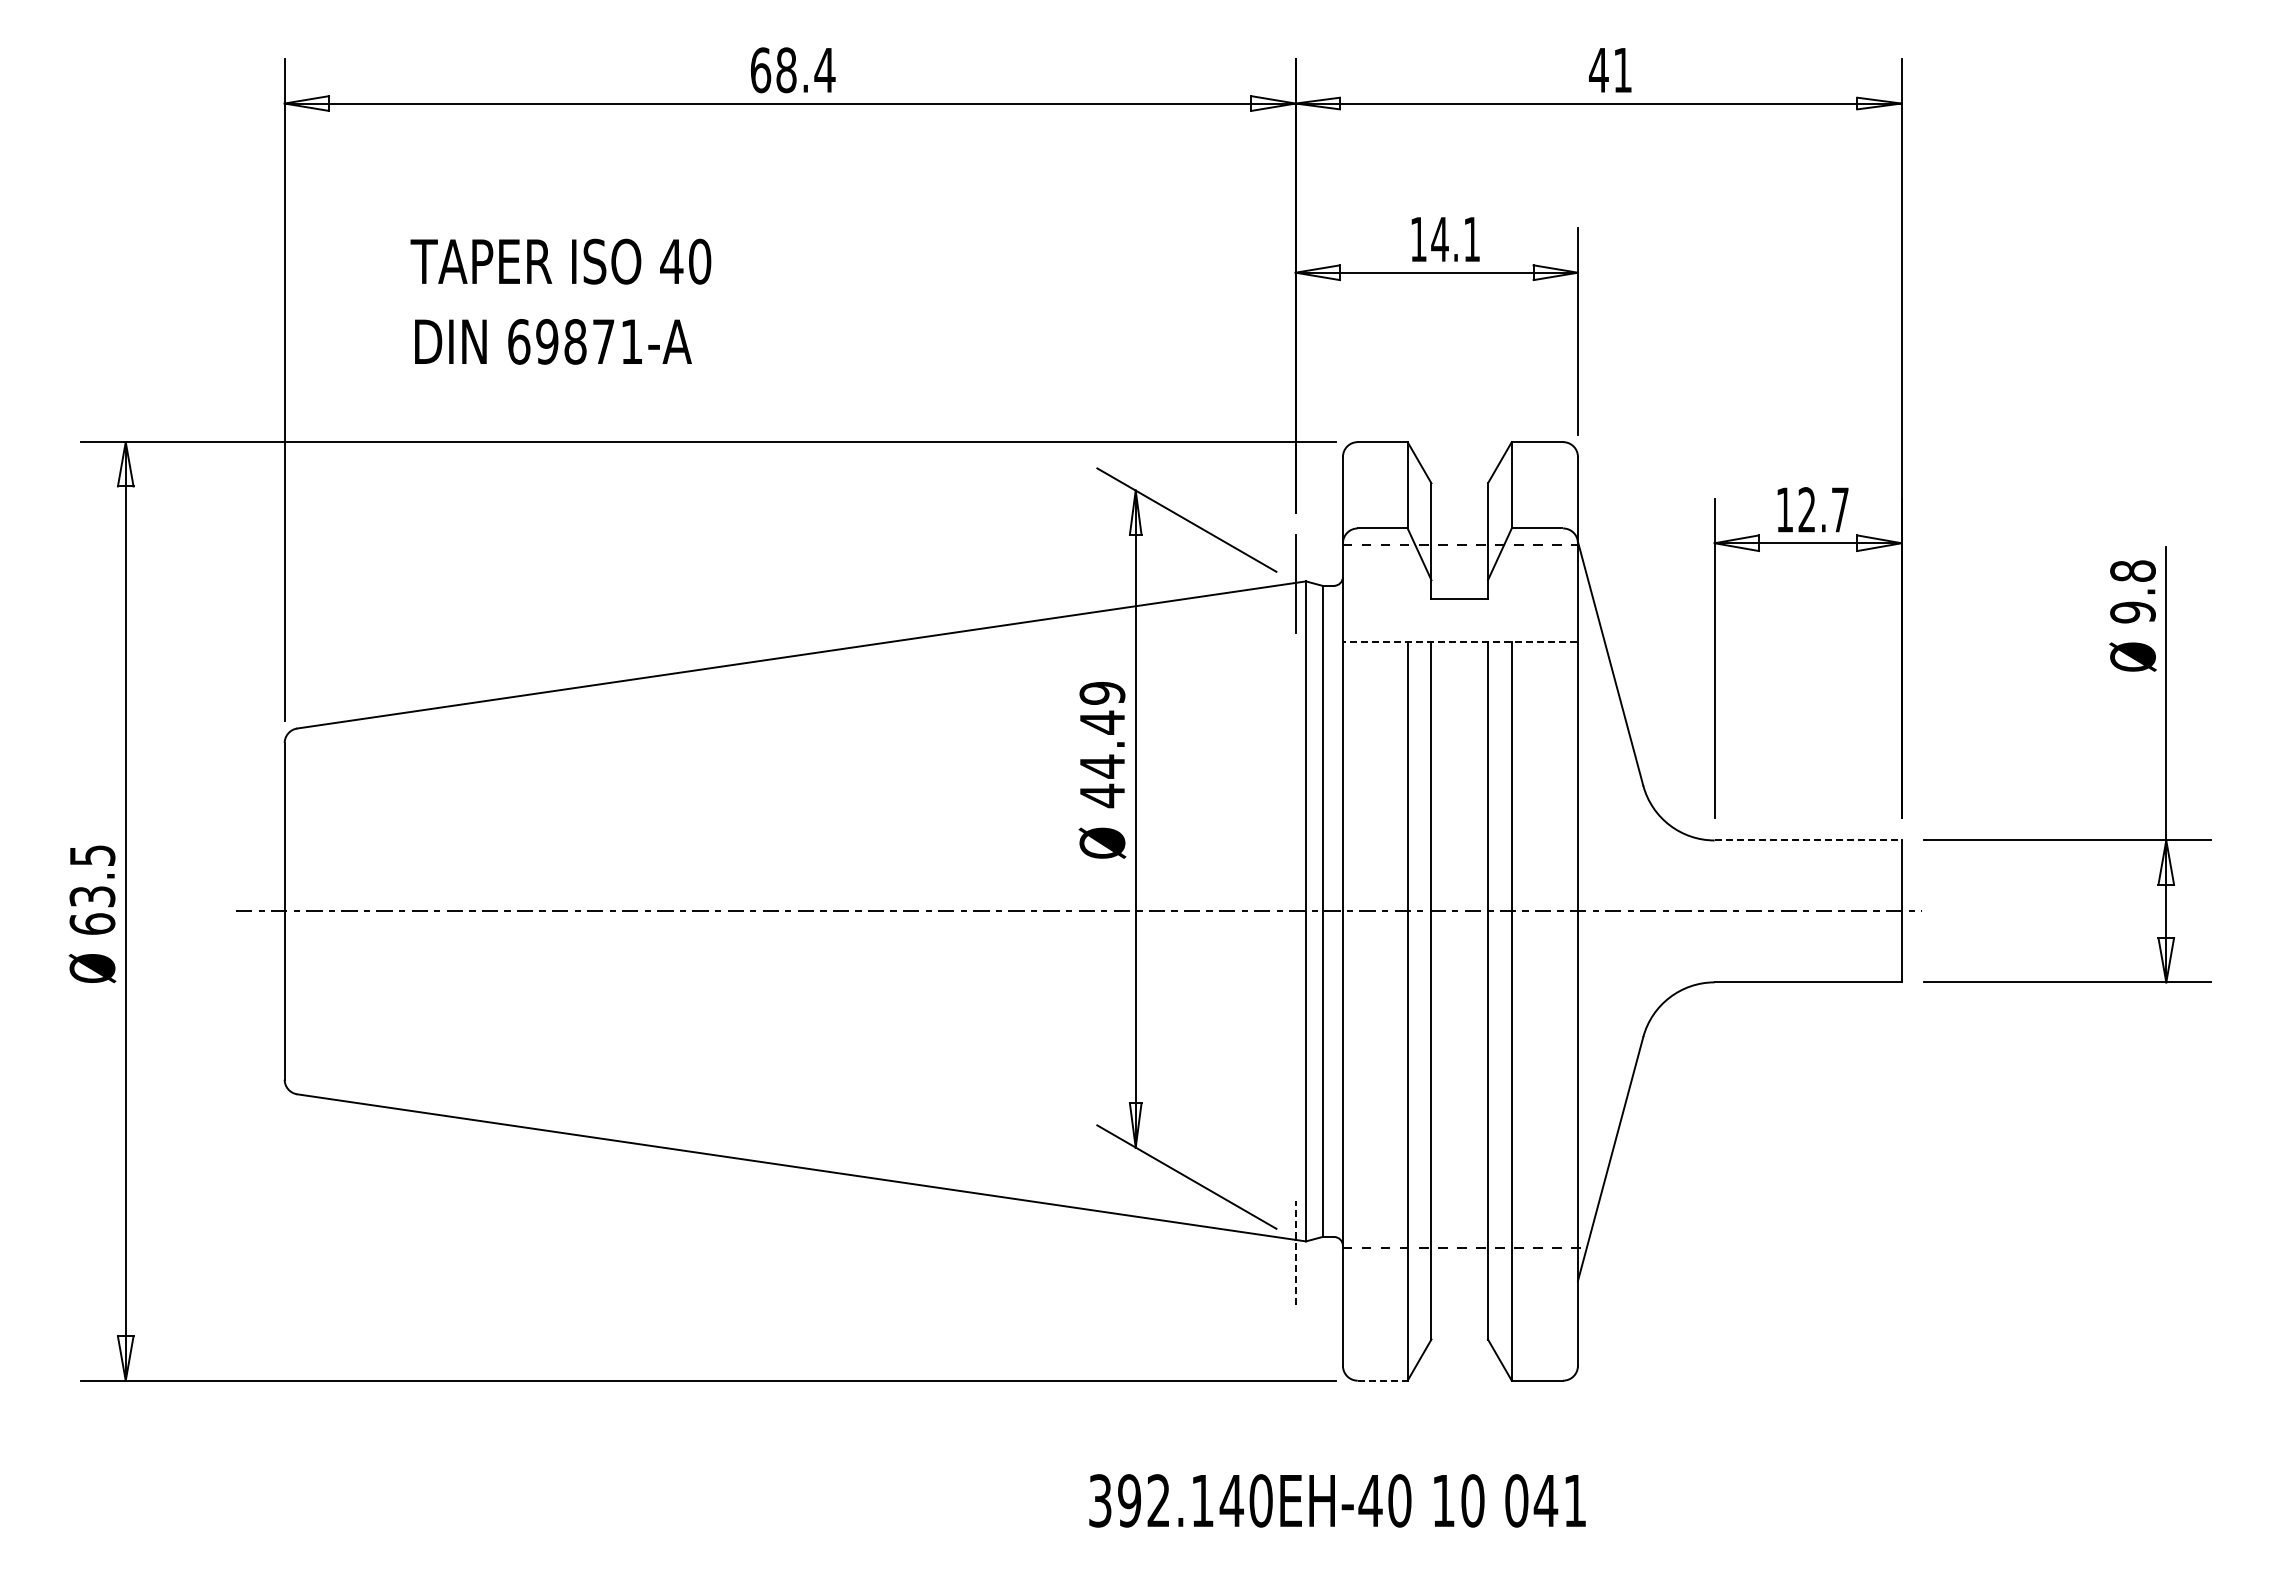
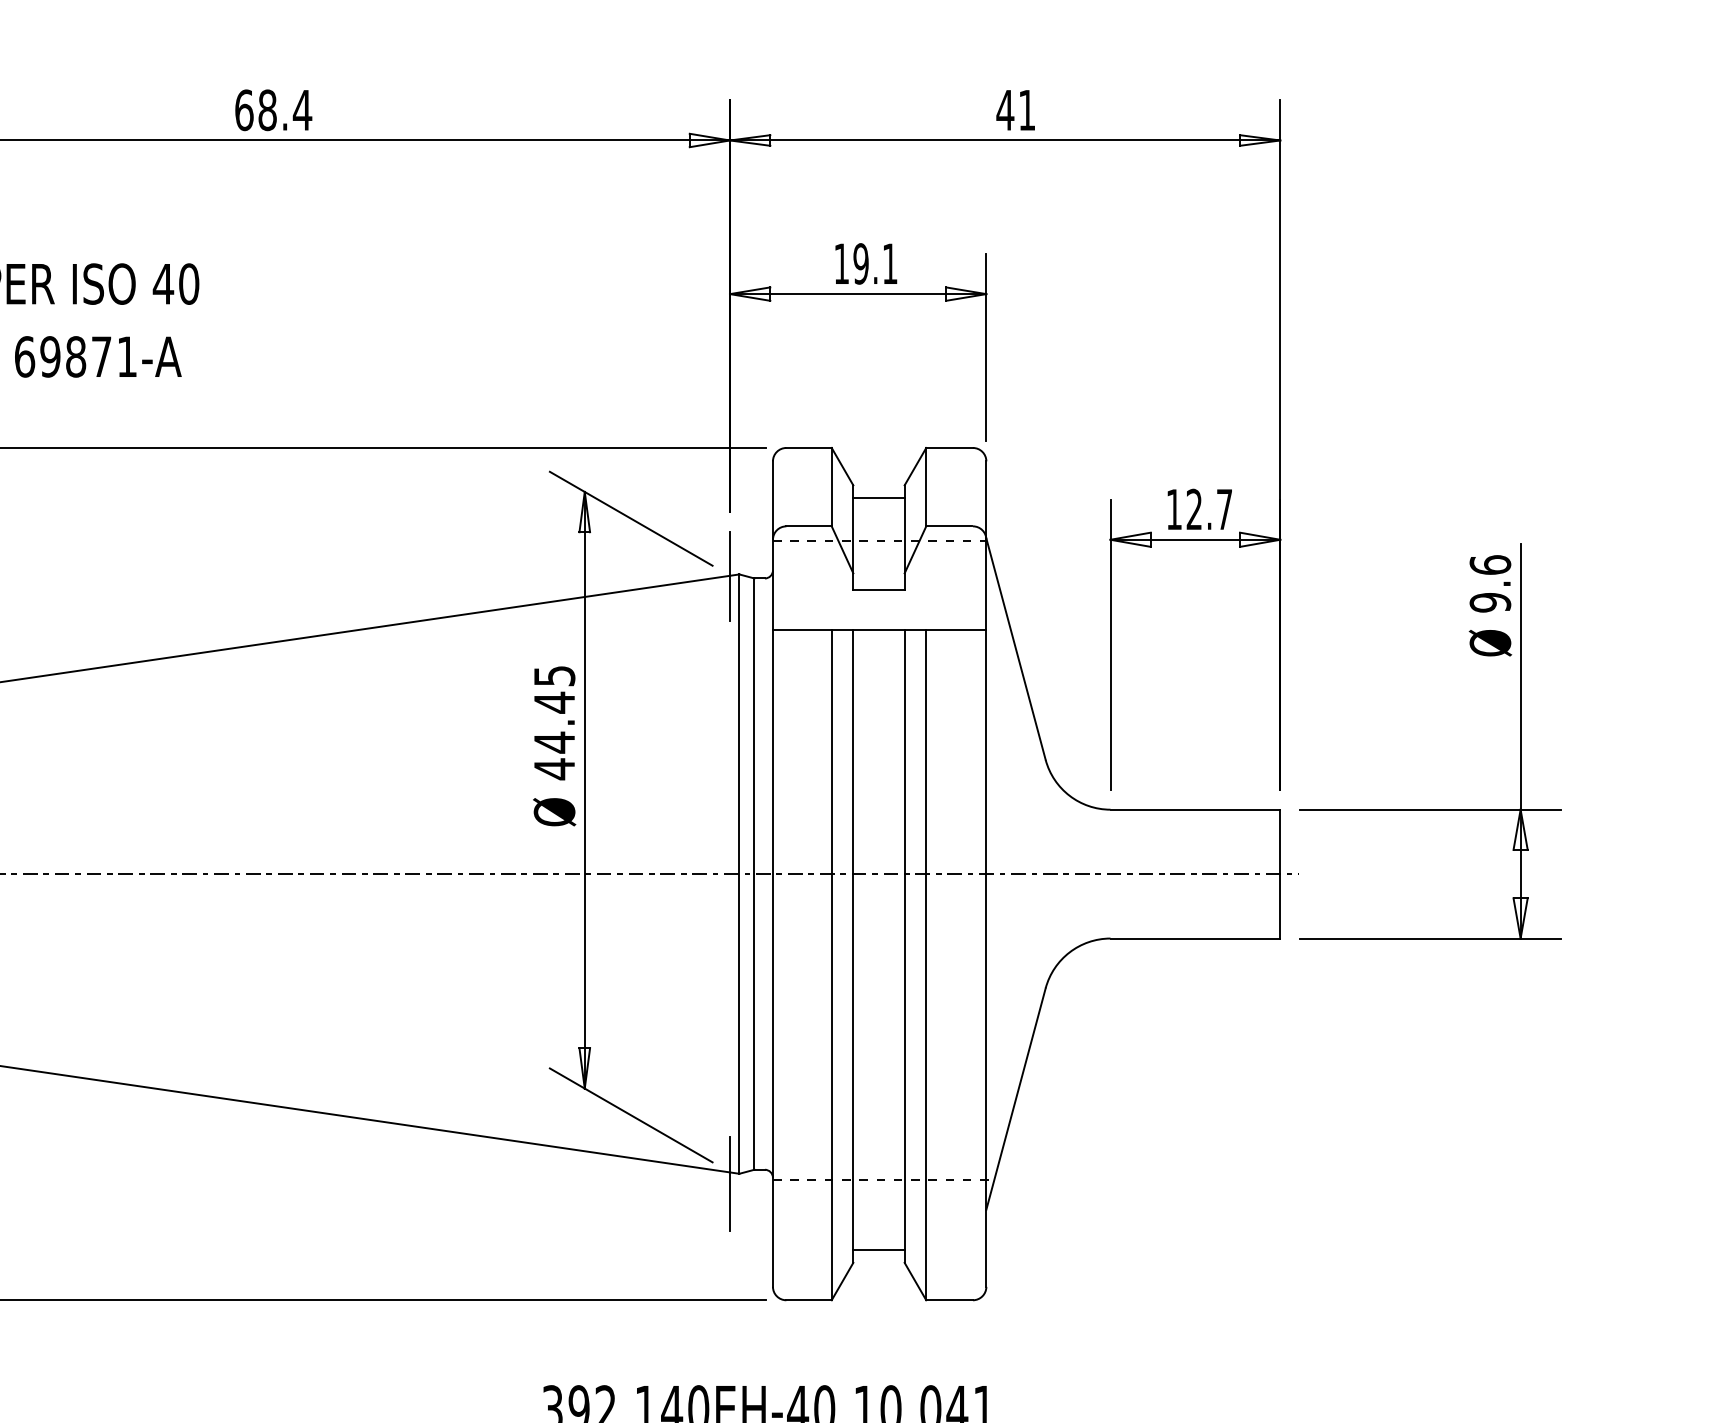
text: (1439, 239) -> (860, 263), 14.1 -> 19.1
line: (1459, 497) -> (878, 498), added
text: (2132, 570) -> (1489, 564), 9.8 -> 9.6
line: (1459, 642) -> (878, 629), dashed -> solid
text: (1102, 693) -> (554, 676), 44.49 -> 44.45
line: (1808, 840) -> (1195, 809), dashed -> solid
line: (1295, 1252) -> (729, 1183), dashed -> solid
line: (1459, 1325) -> (878, 1250), added
line: (1382, 1380) -> (808, 1300), dashed -> solid

